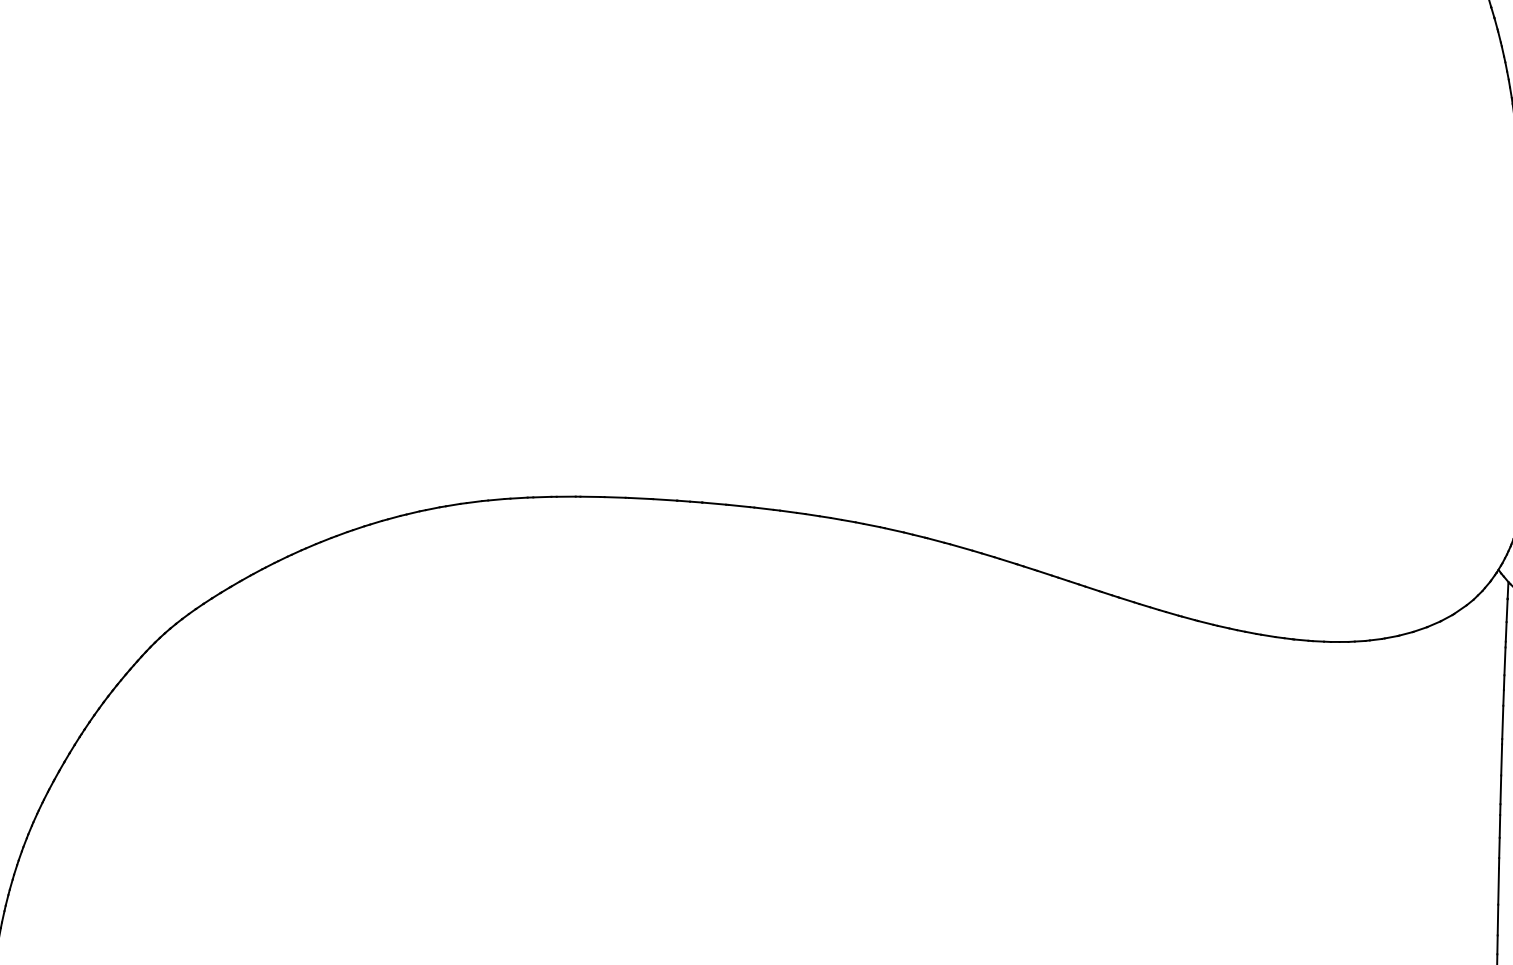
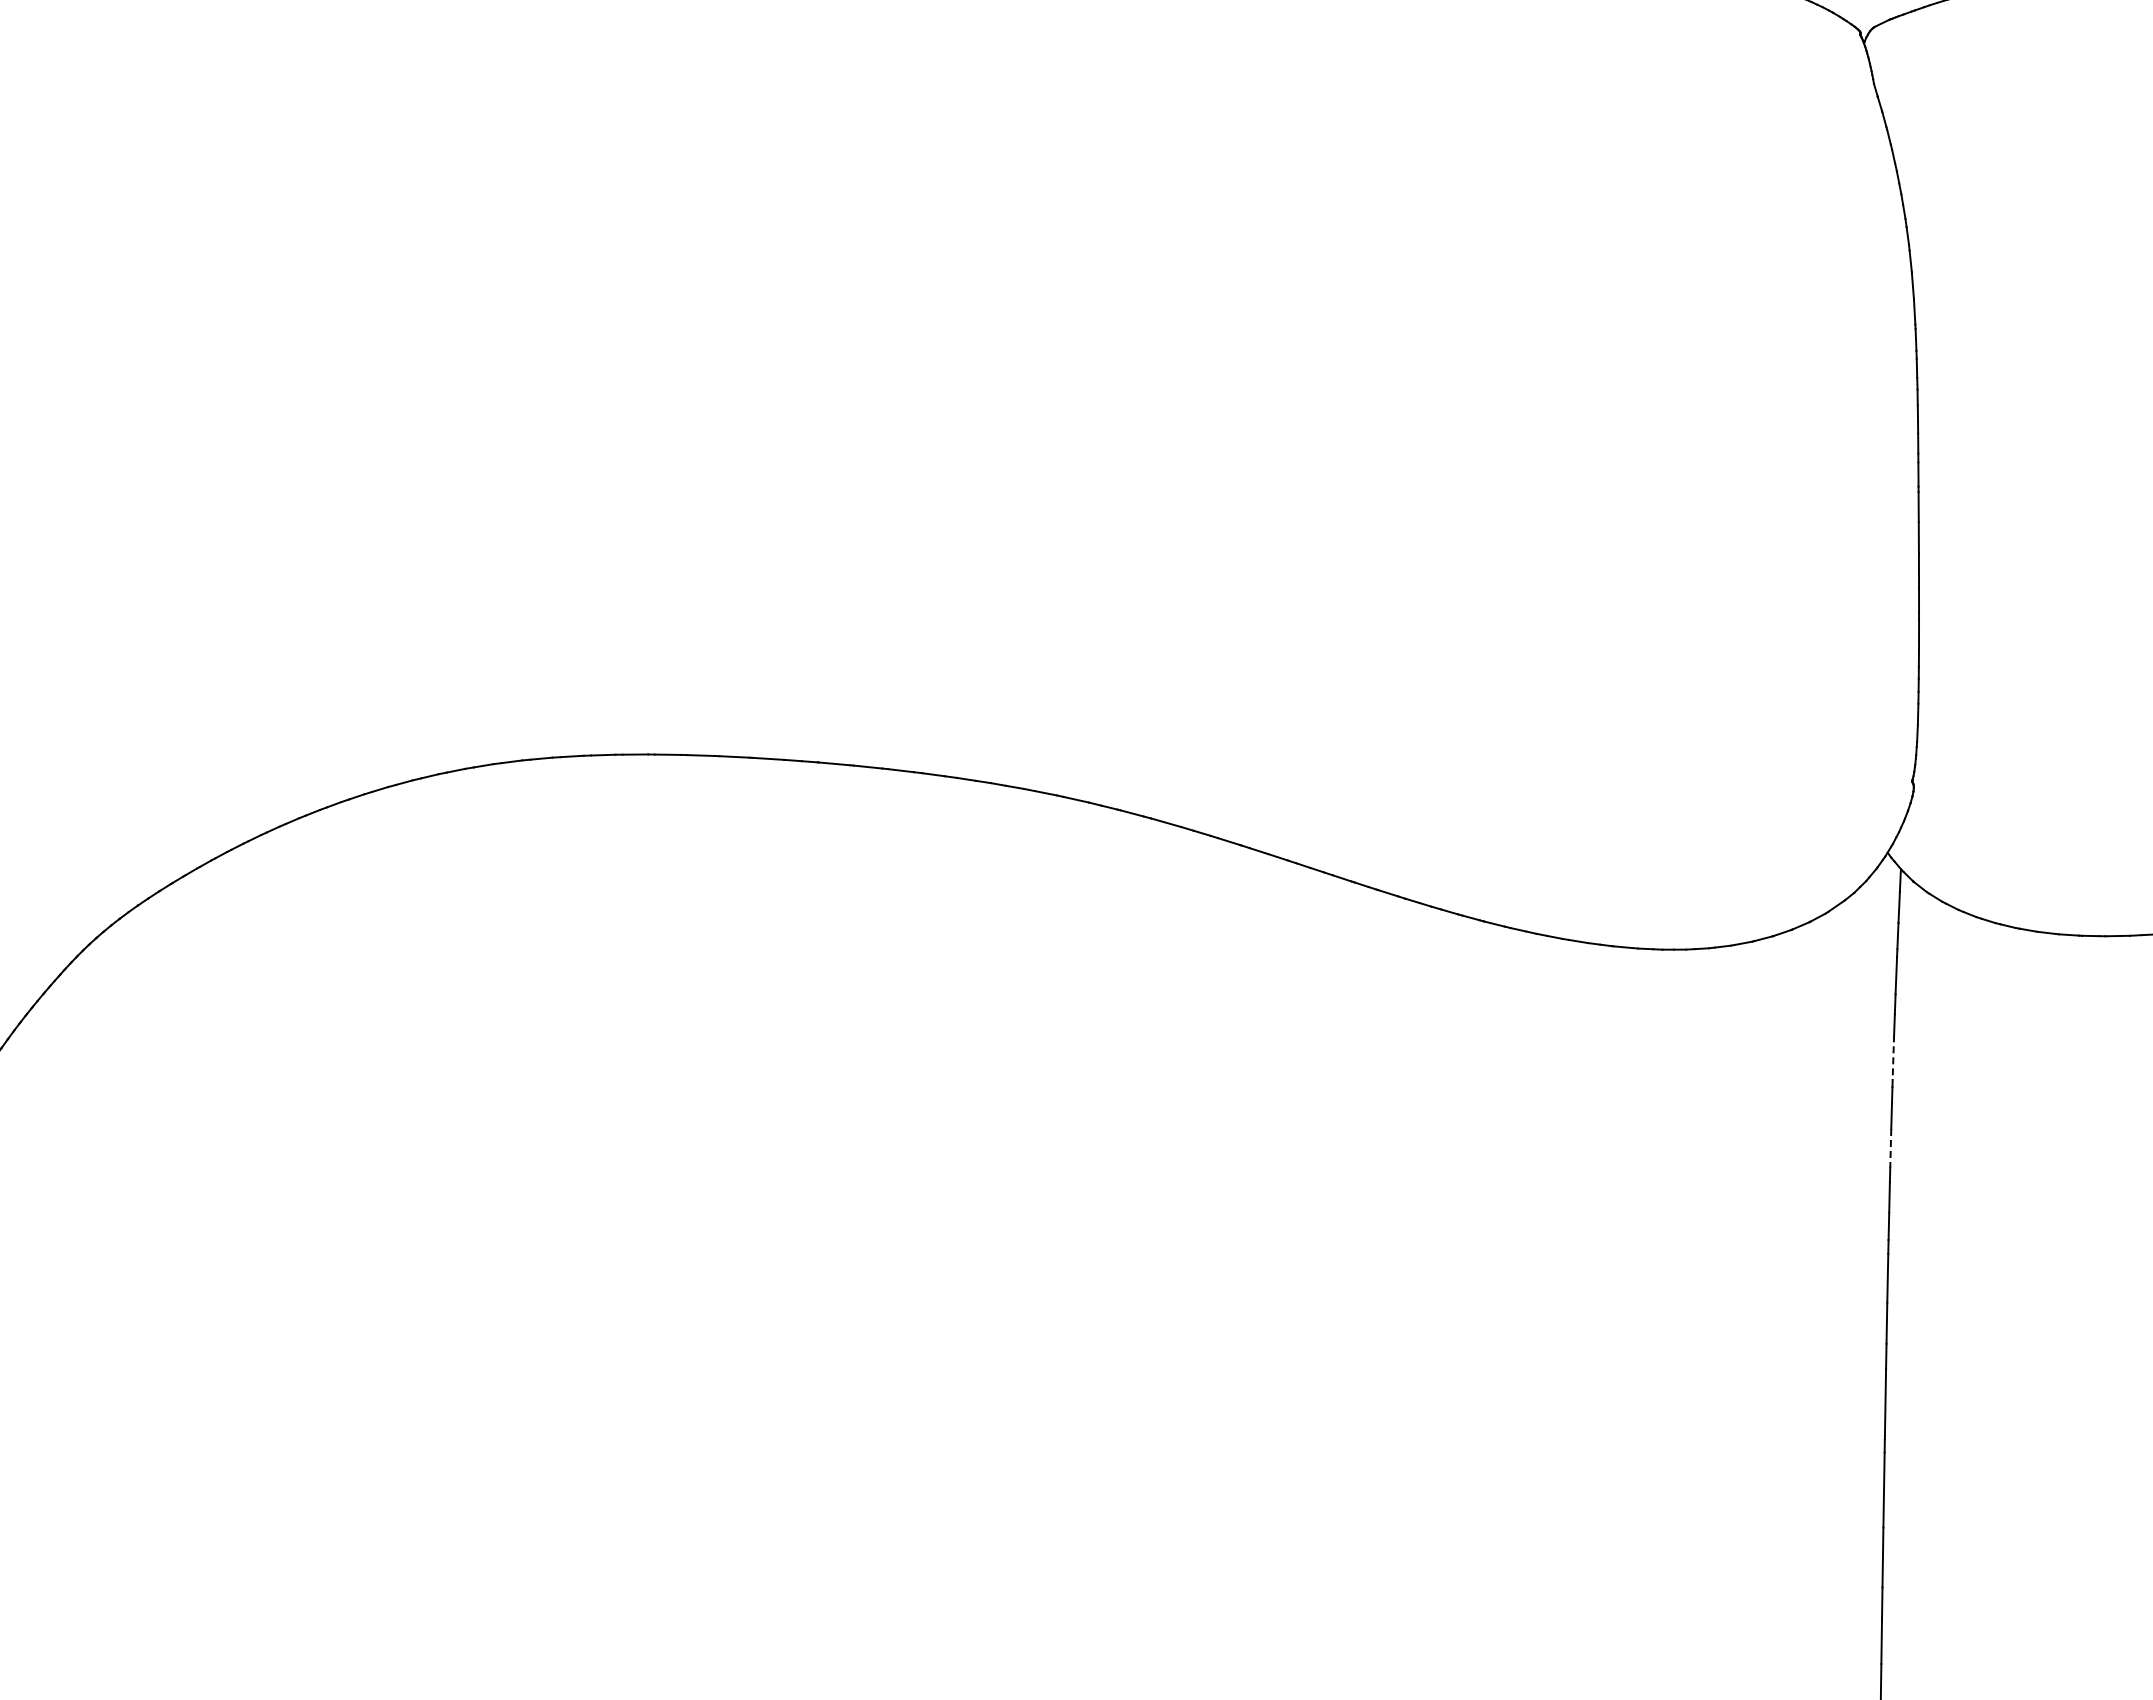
line: (1502, 722) -> (1893, 1058), solid -> dashed
line: (1500, 790) -> (1890, 1148), solid -> dashed

